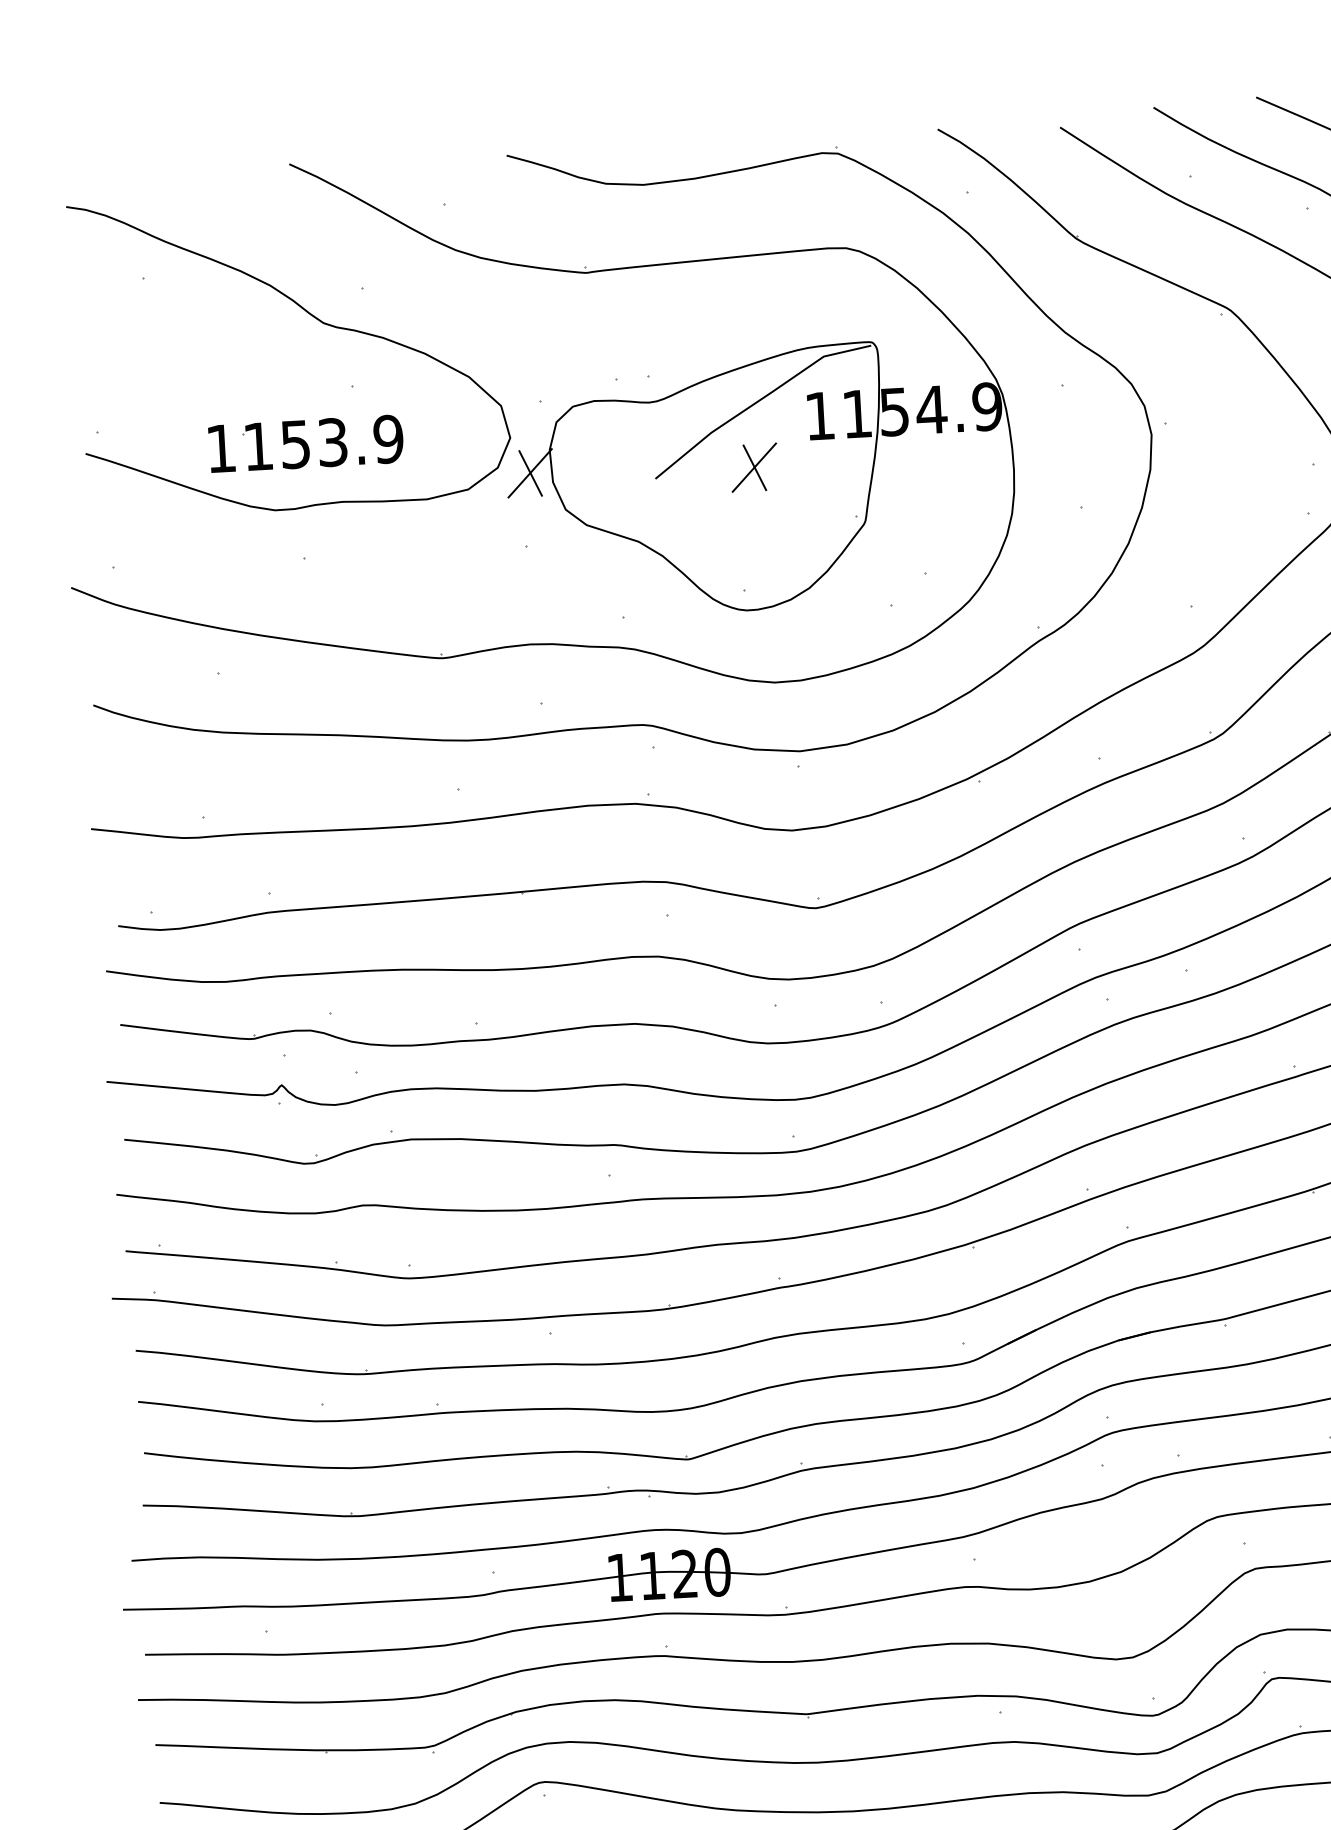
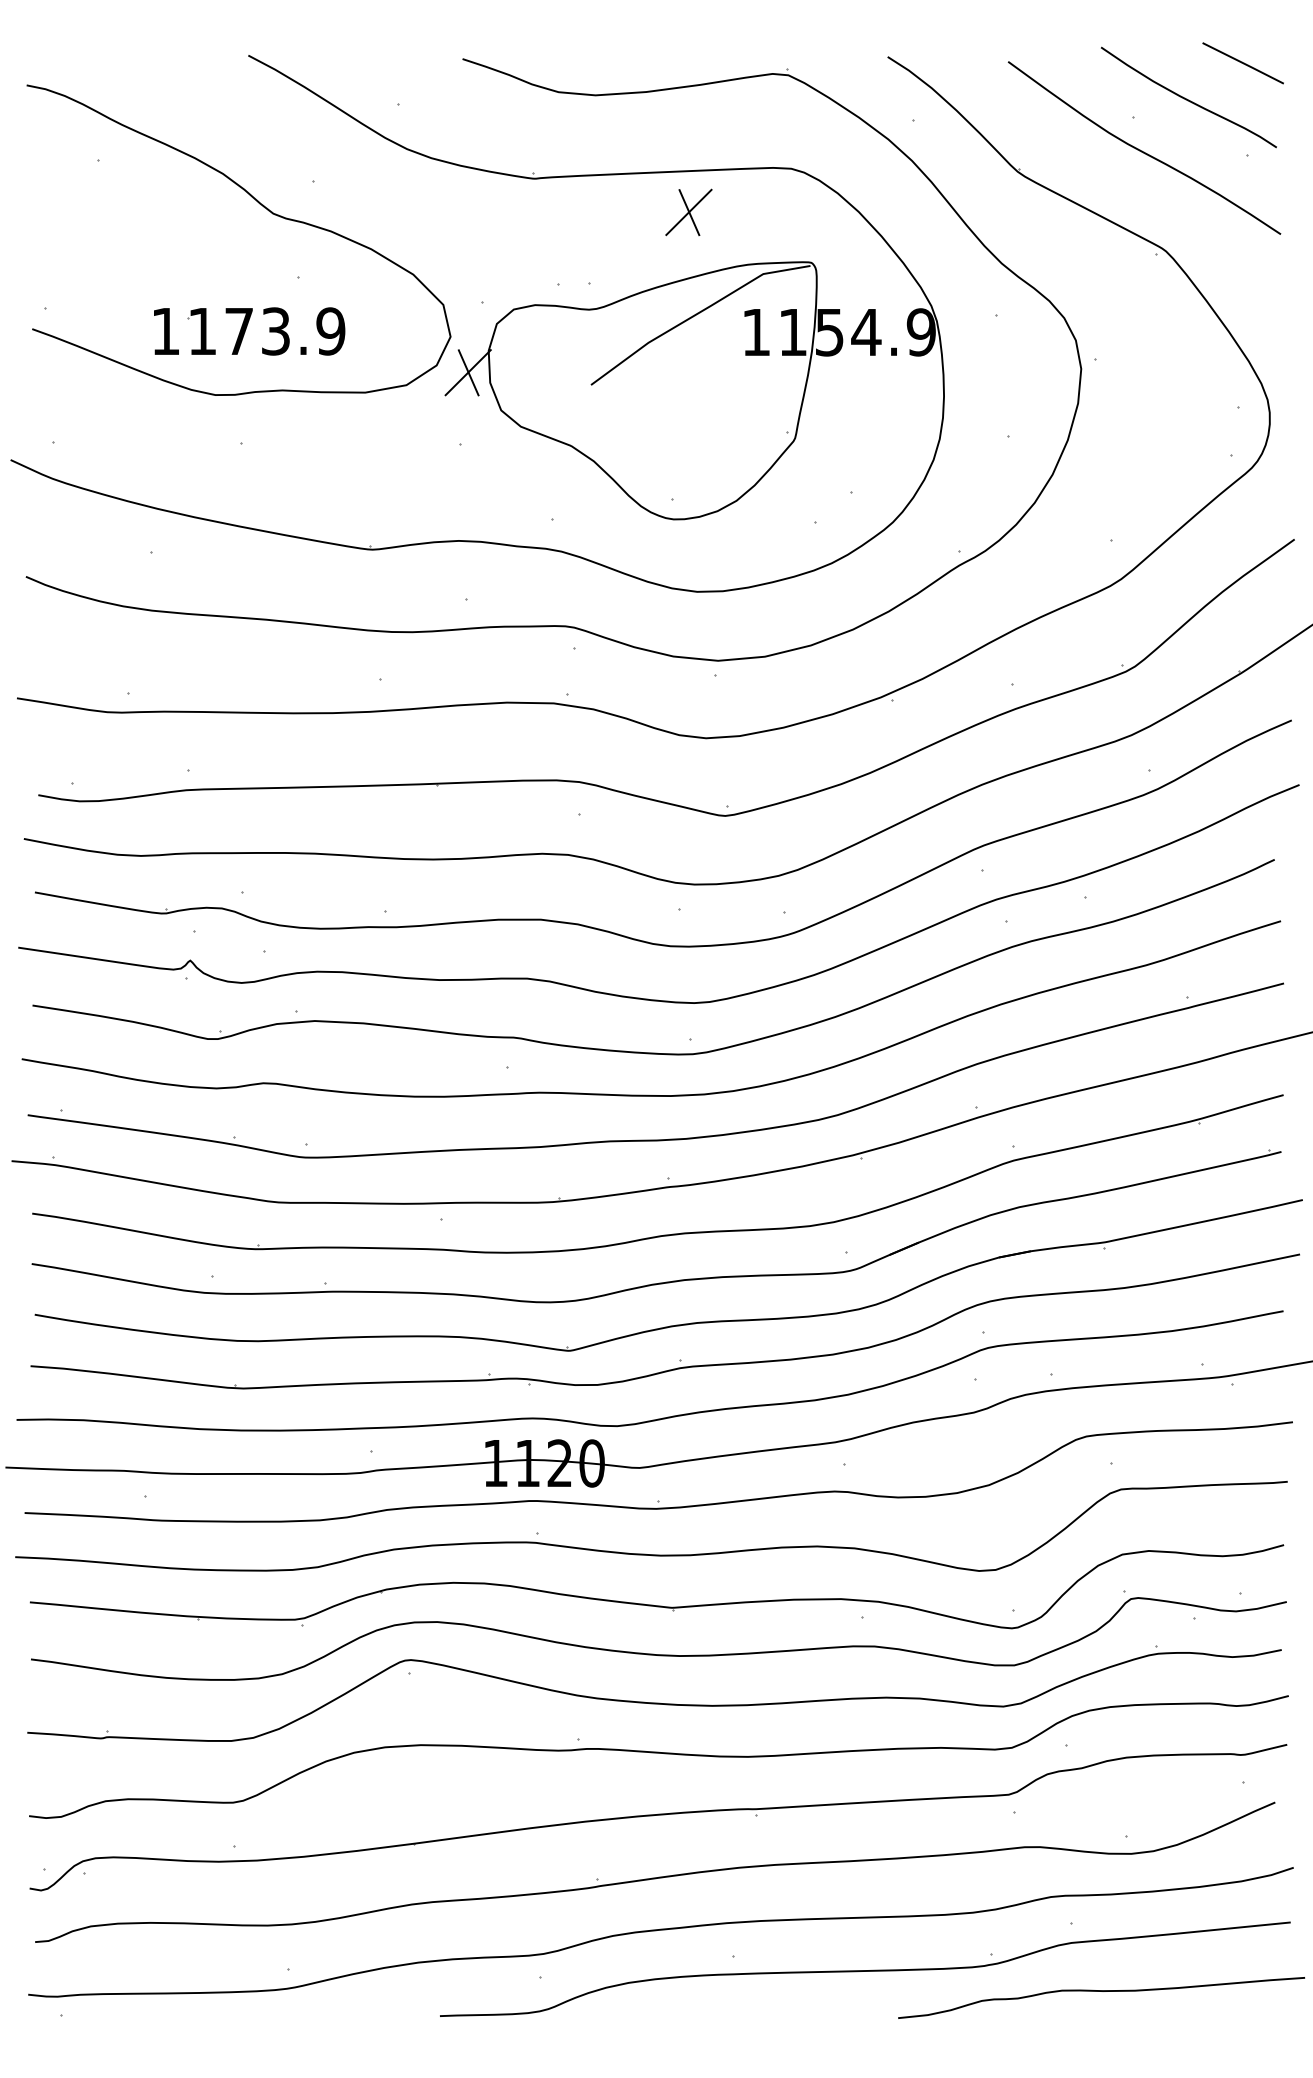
text: (294, 444) -> (238, 331), 1153.9 -> 1173.9
part: (753, 467) -> (688, 212), moved

